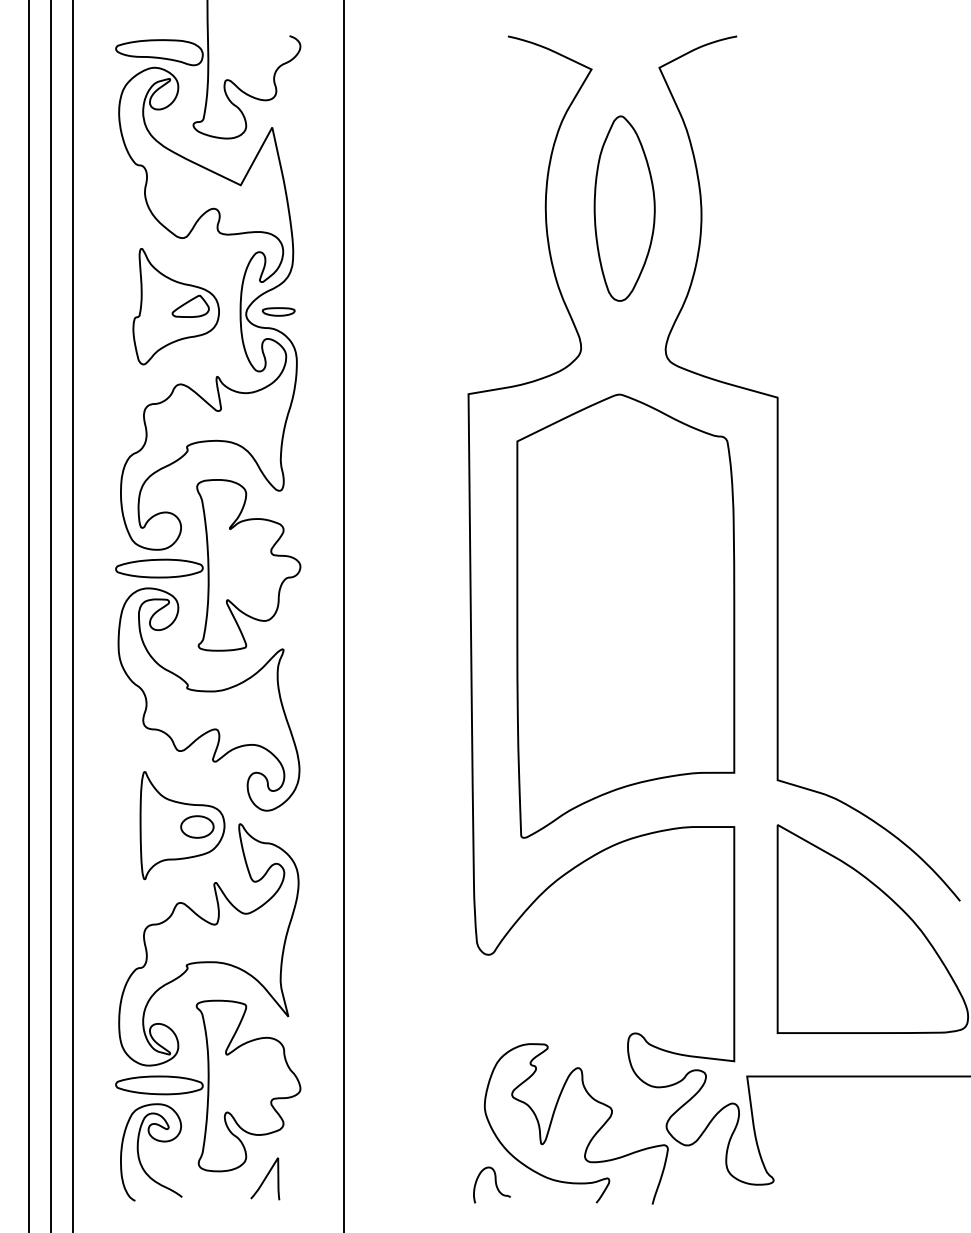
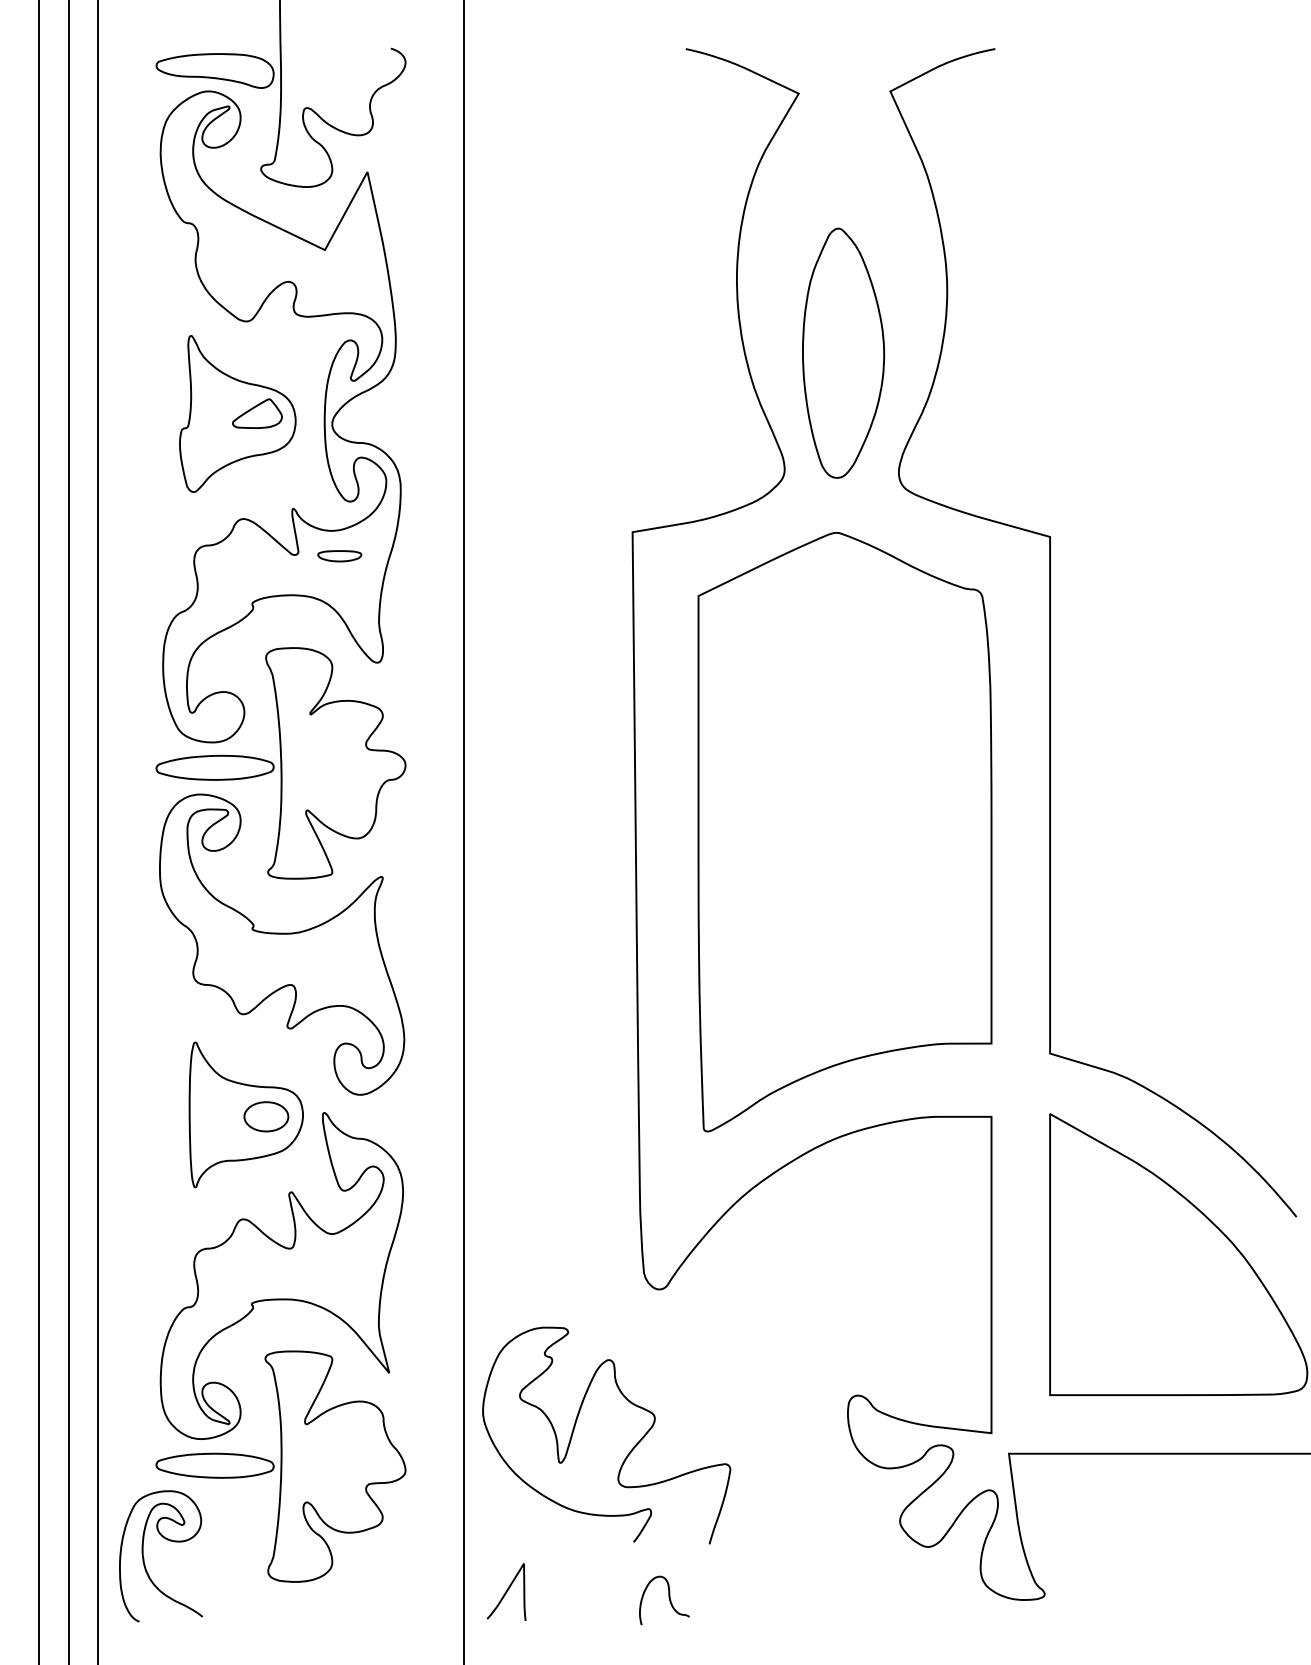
part: (624, 208) -> (843, 353), moved
part: (278, 311) -> (339, 555), moved
curve: (592, 1136) -> (628, 1452), moved
curve: (139, 1153) -> (144, 1557), moved
curve: (265, 1178) -> (506, 1591), moved

